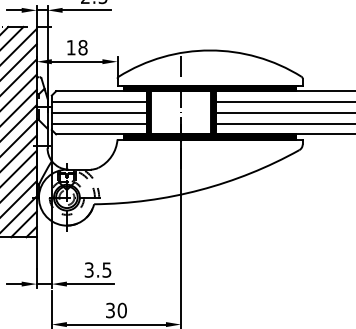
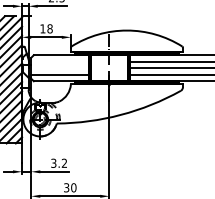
line: (98, 101) -> (59, 61), removed
line: (98, 113) -> (59, 68), removed
text: (106, 268) -> (64, 162), 3.5 -> 3.2

